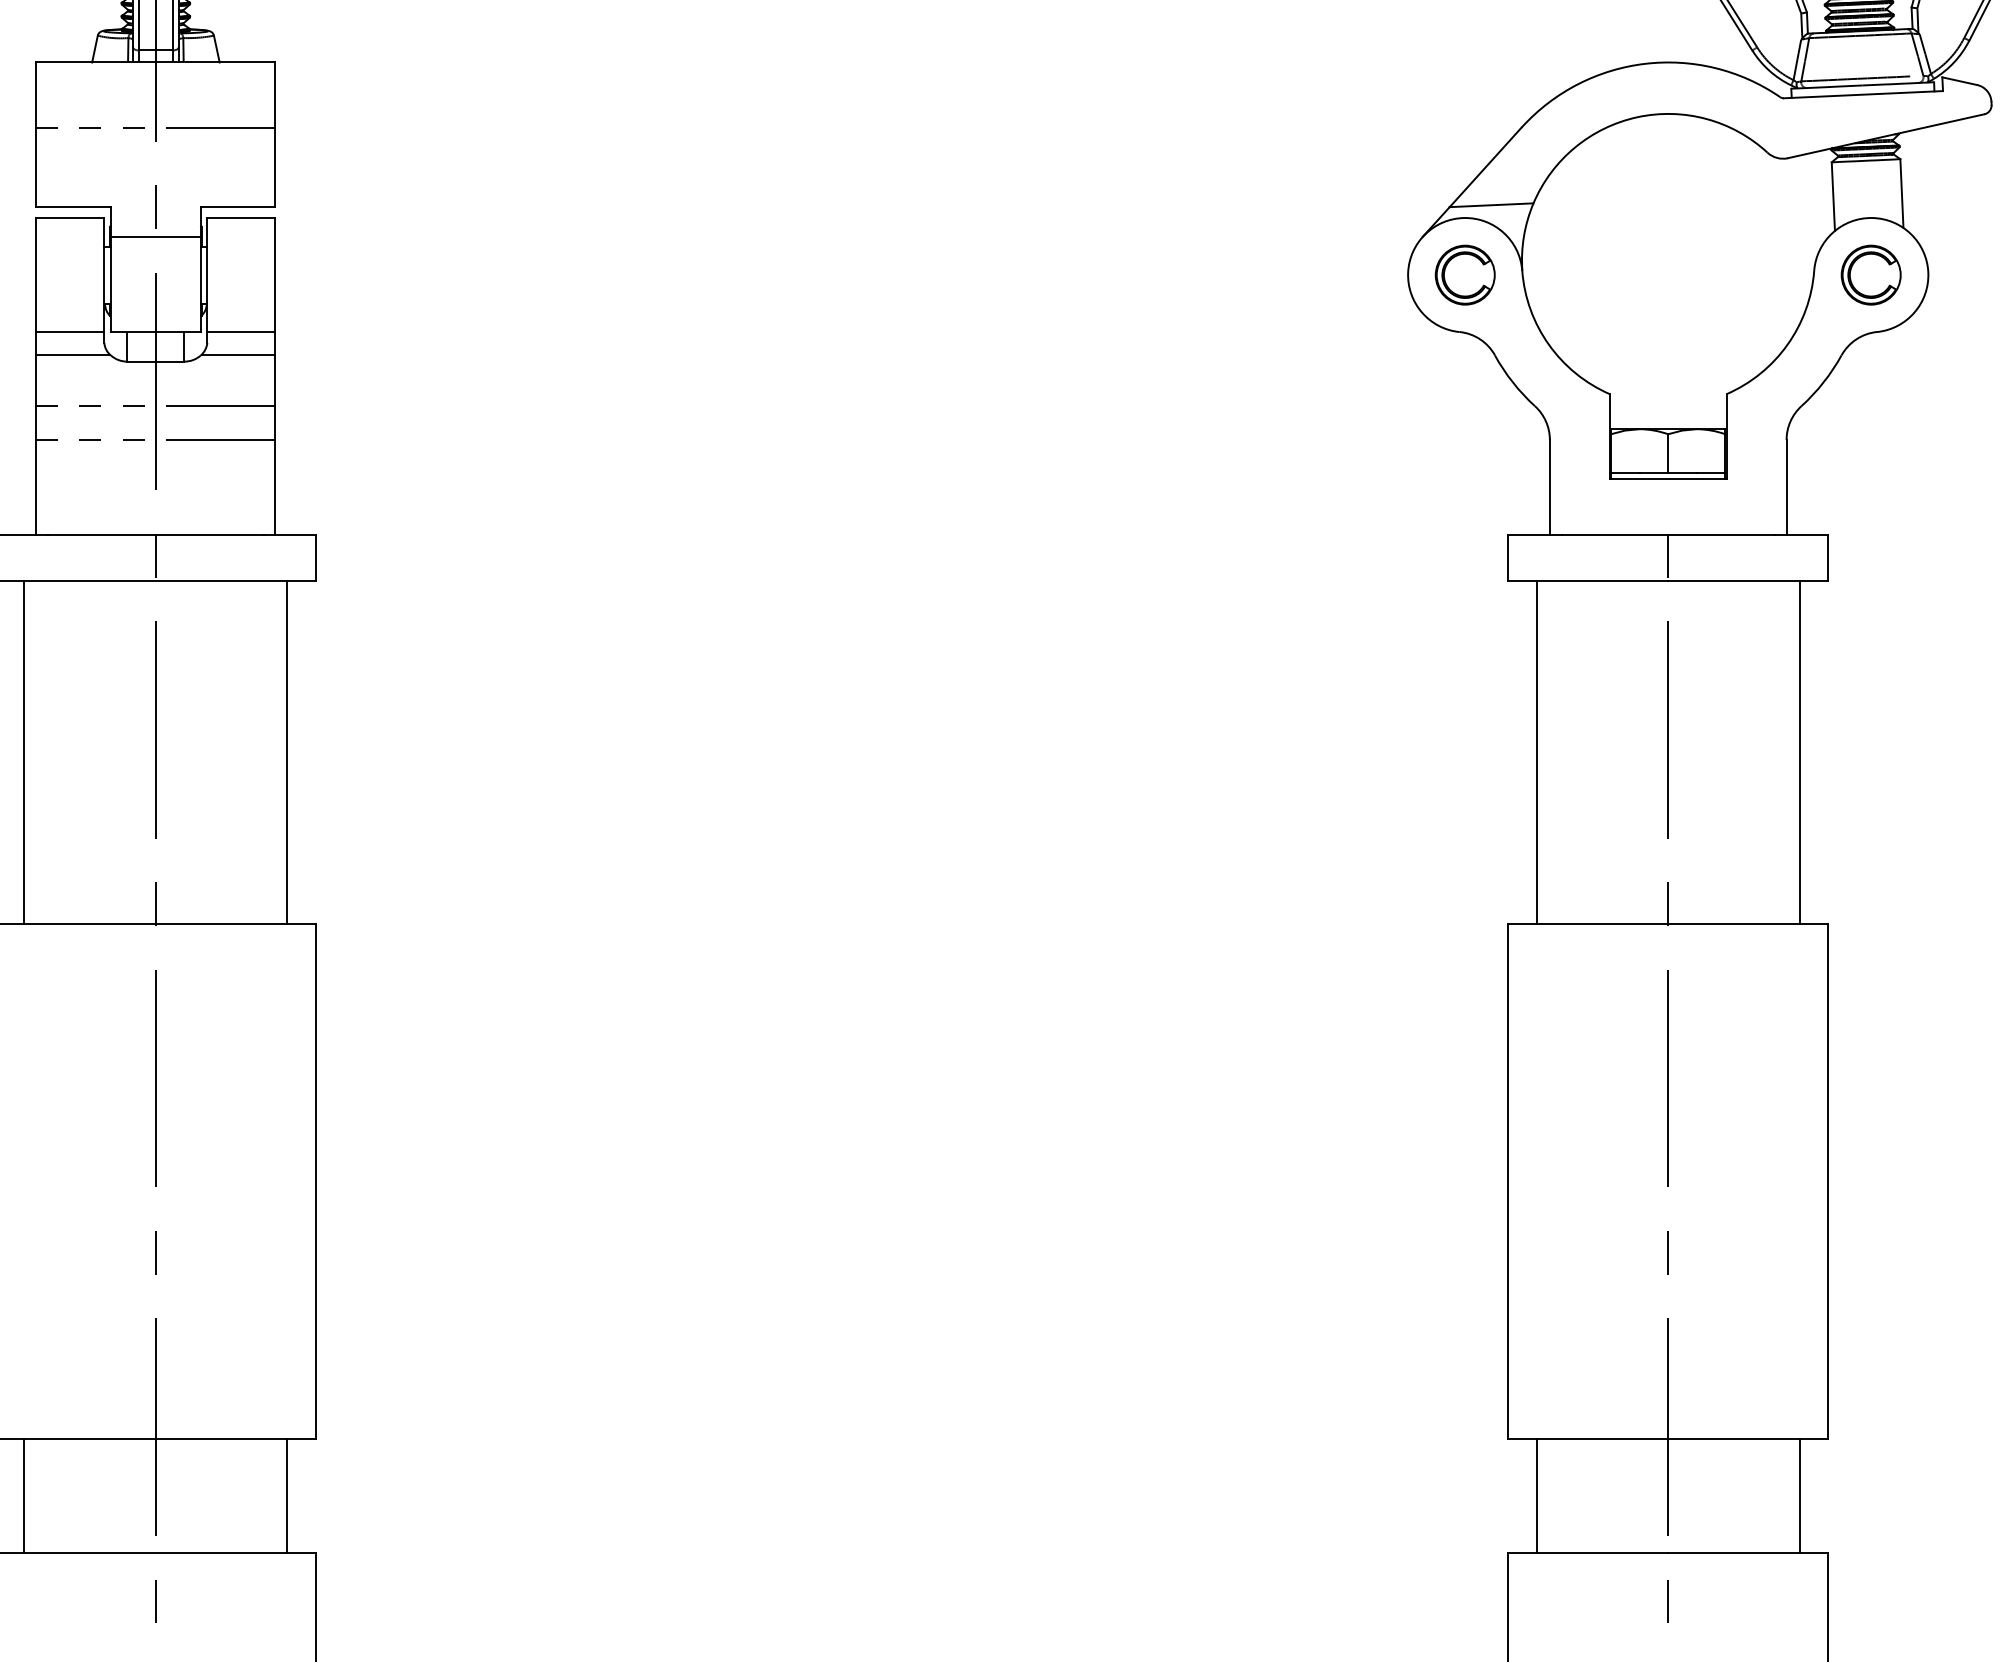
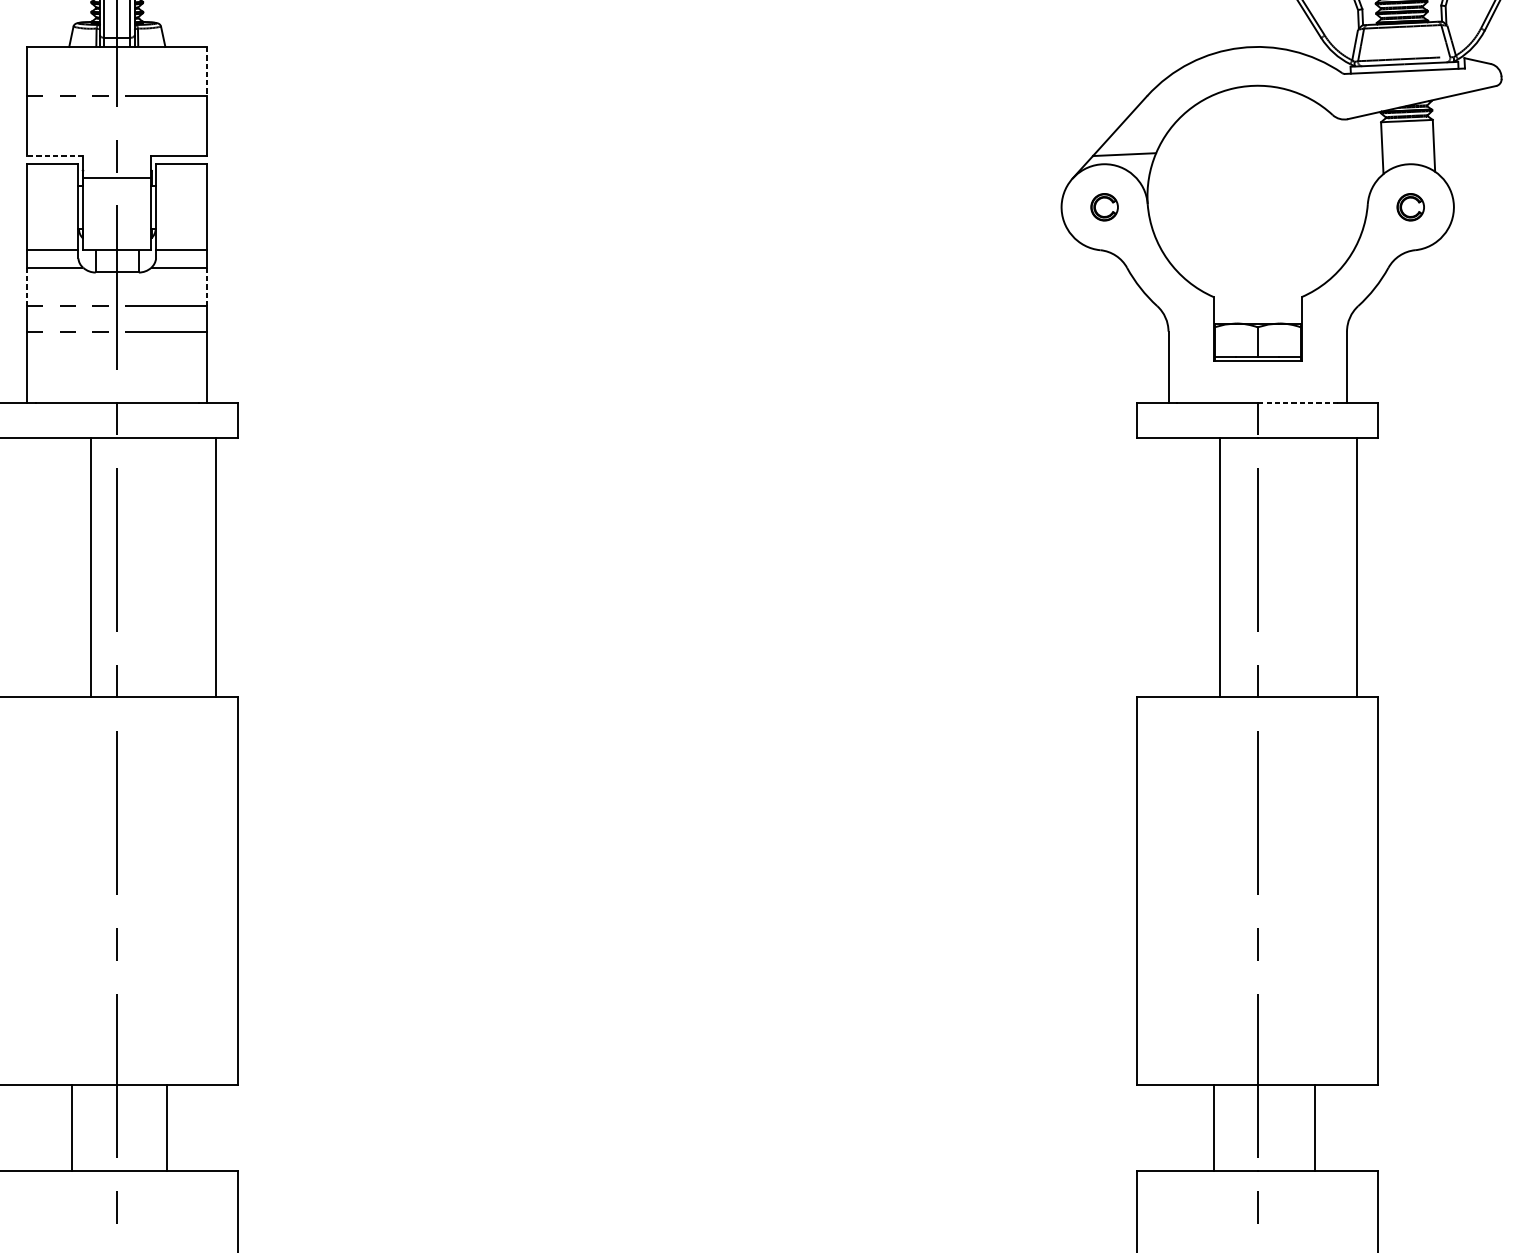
line: (275, 95) -> (207, 71), solid -> dashed
line: (73, 207) -> (55, 156), solid -> dashed
part: (1464, 274) -> (1104, 206), size x0.6
part: (1870, 274) -> (1410, 206), size x0.6
line: (36, 381) -> (27, 287), solid -> dashed
line: (275, 381) -> (207, 287), solid -> dashed
line: (1721, 535) -> (1297, 403), solid -> dashed
line: (24, 751) -> (90, 566), moved
line: (1536, 751) -> (1220, 566), moved
line: (24, 1495) -> (71, 1127), moved
line: (287, 1495) -> (166, 1127), moved
line: (1536, 1495) -> (1213, 1127), moved
line: (1799, 1495) -> (1315, 1127), moved

